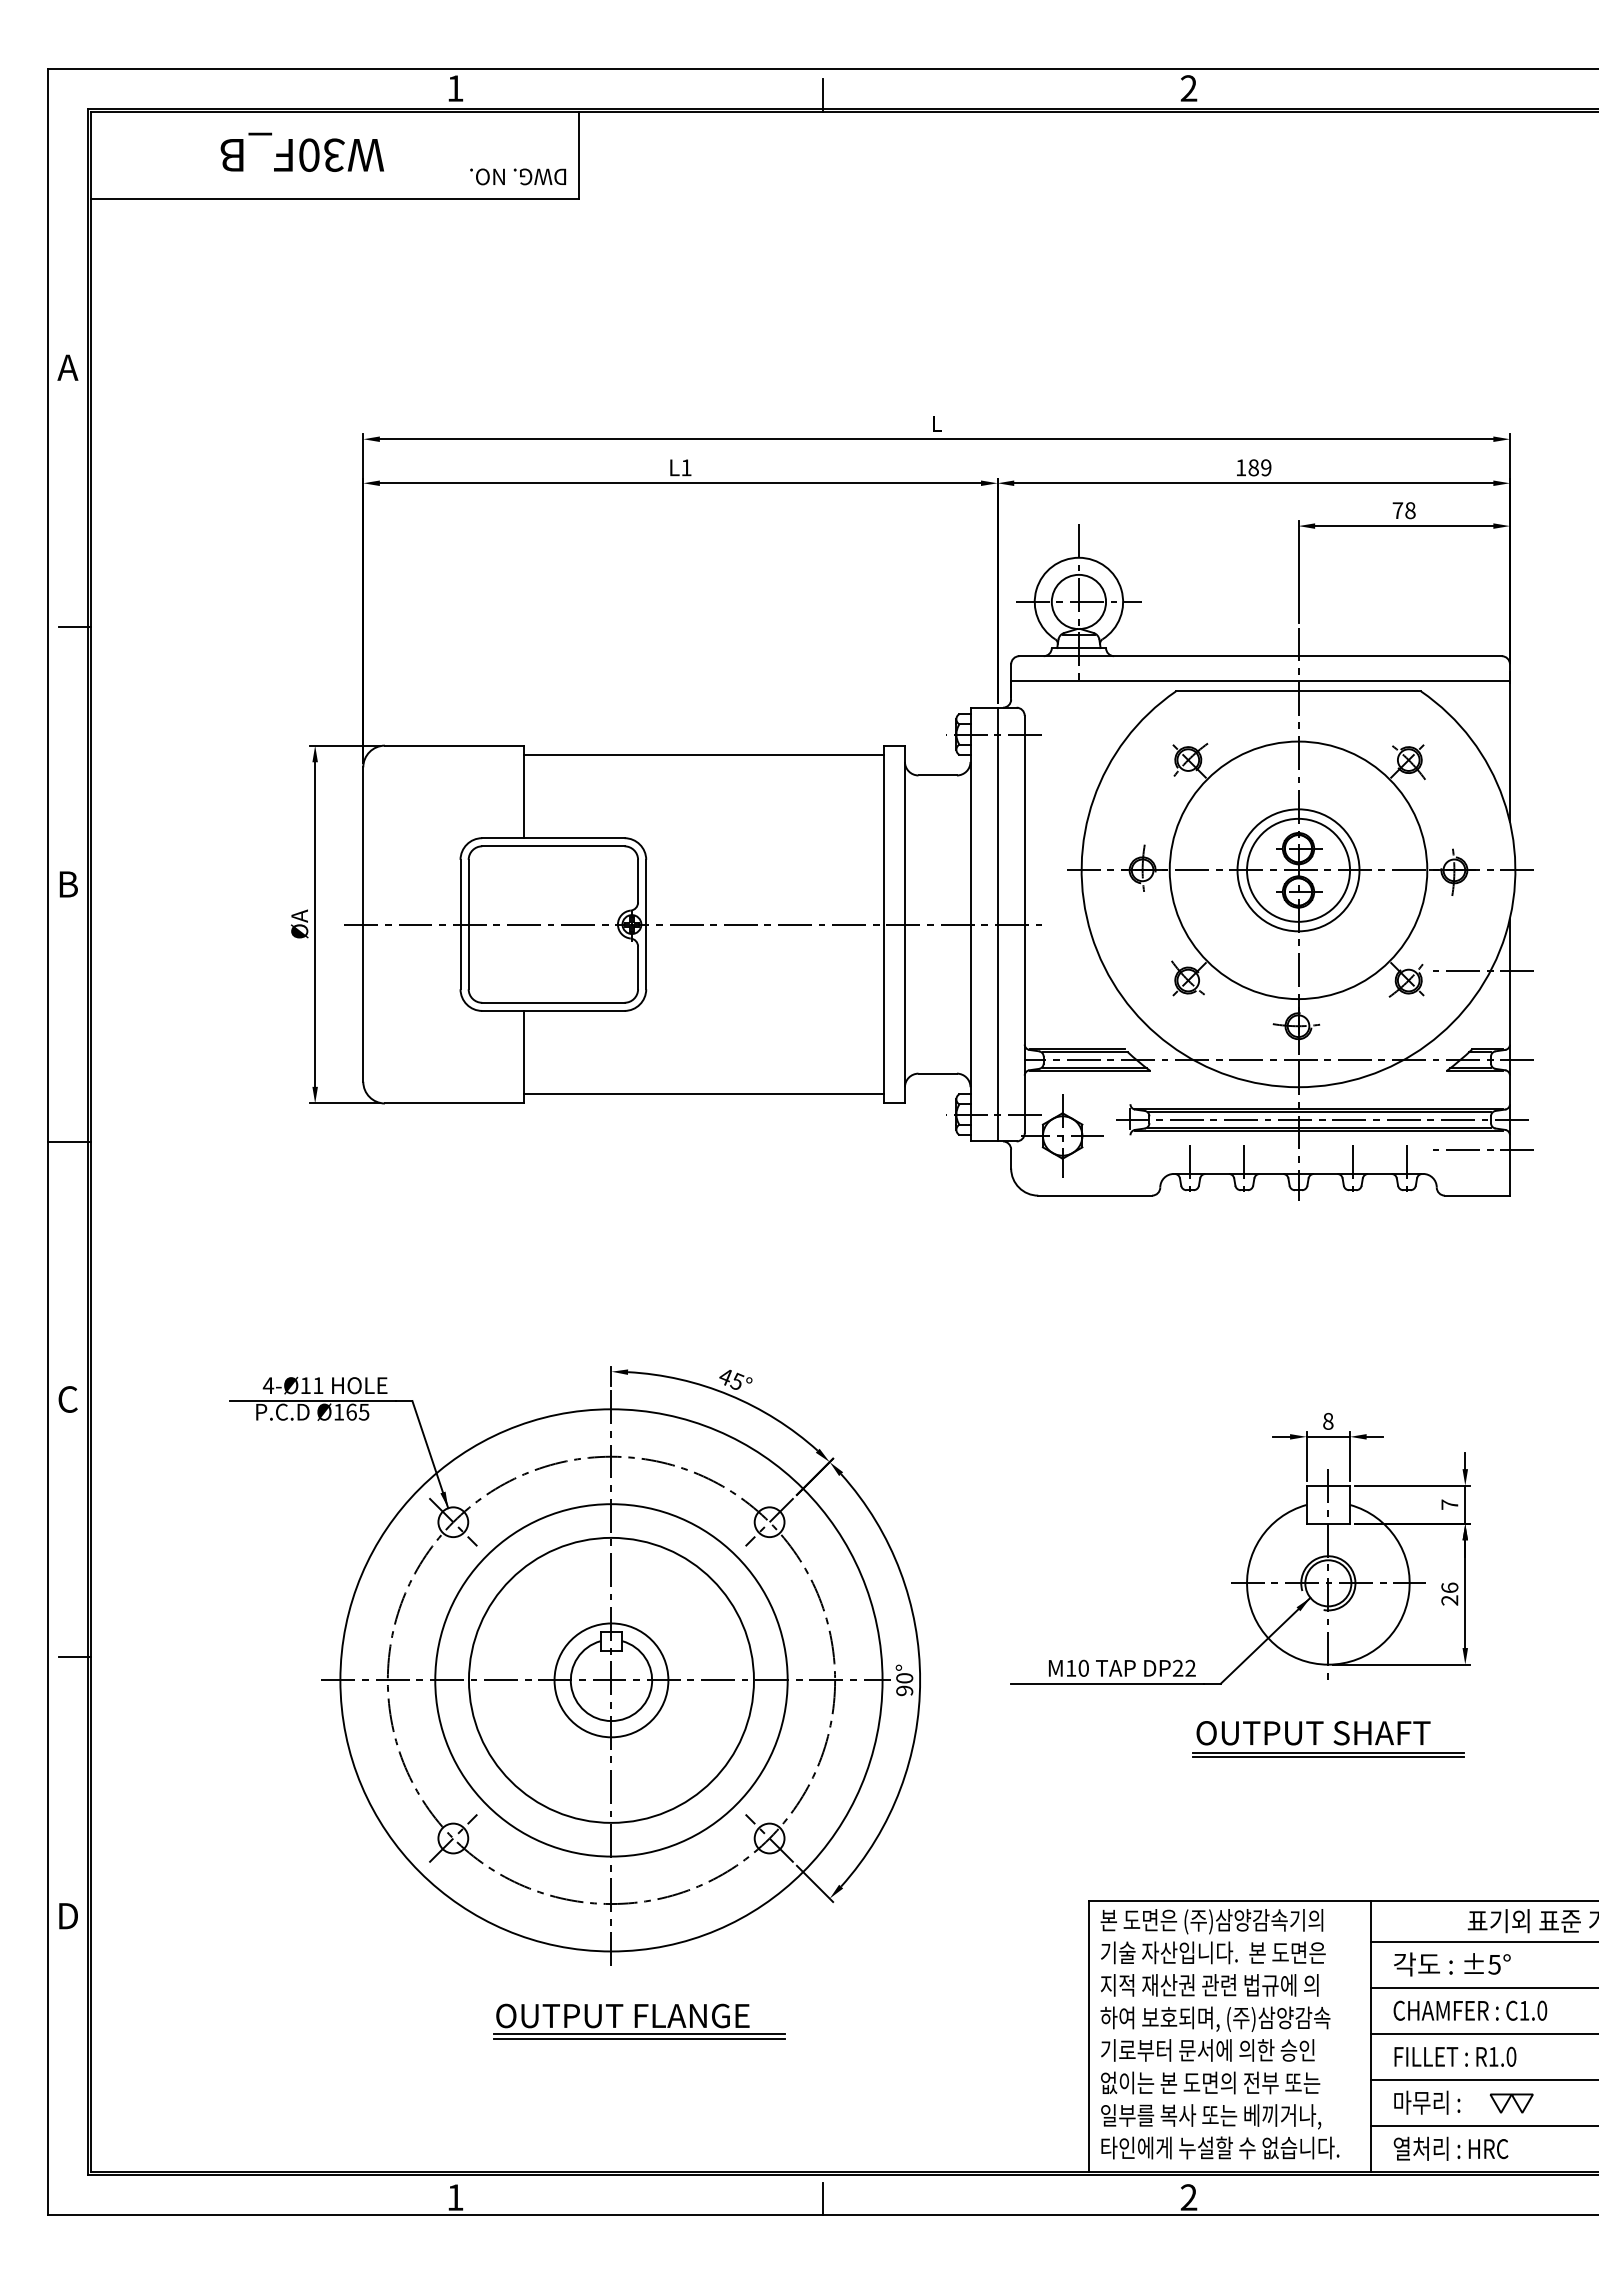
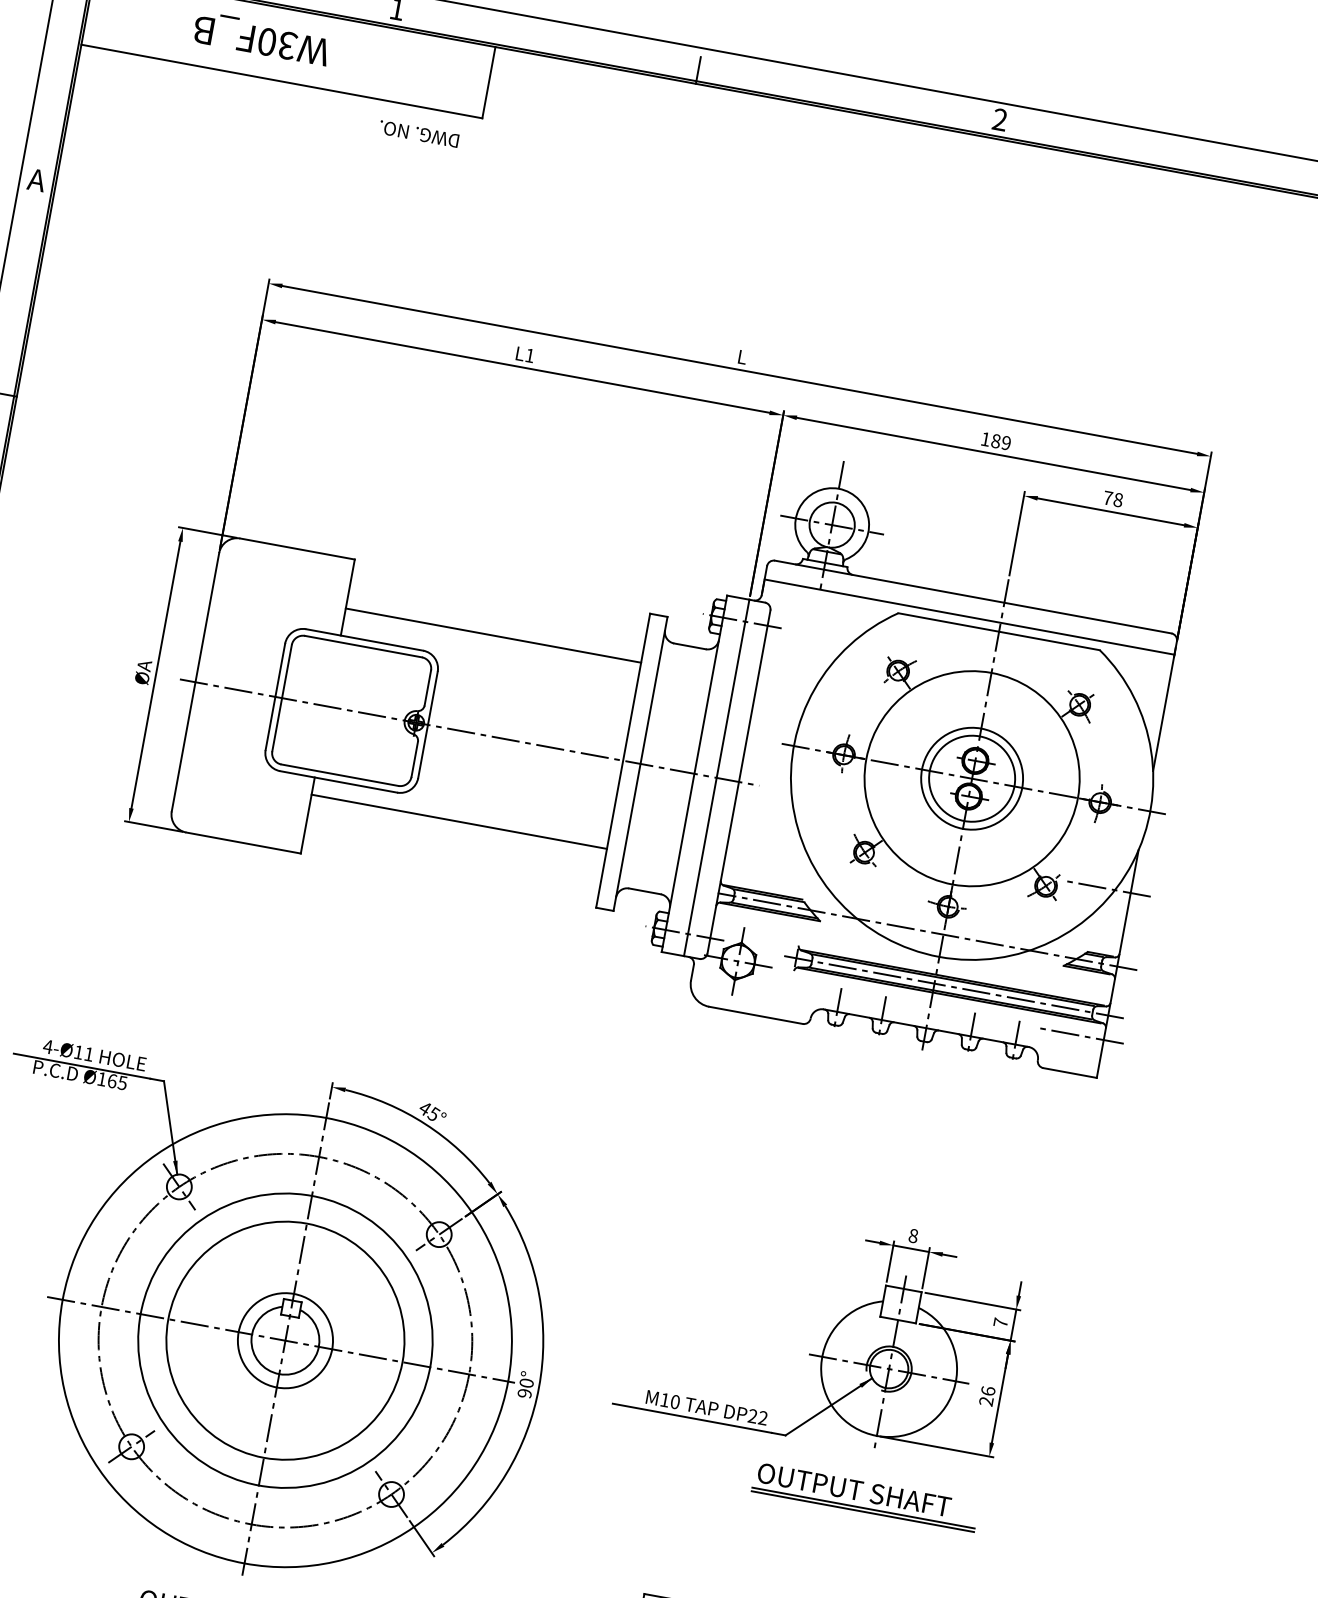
text: (517, 176) -> (418, 133), moved
line: (703, 755) -> (492, 635), moved
line: (703, 1093) -> (458, 821), moved

